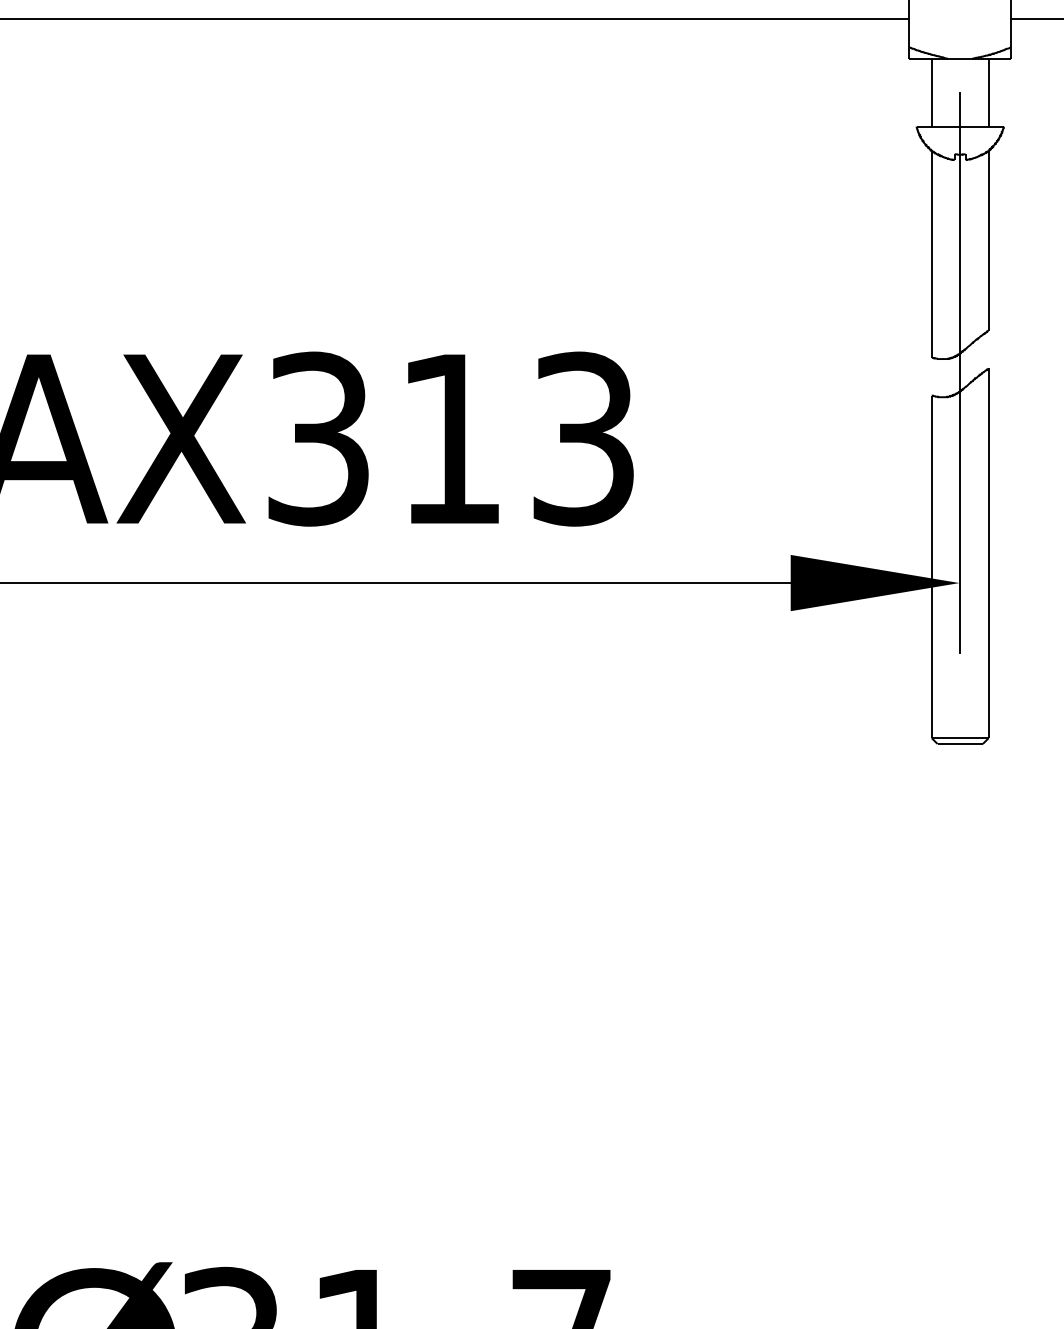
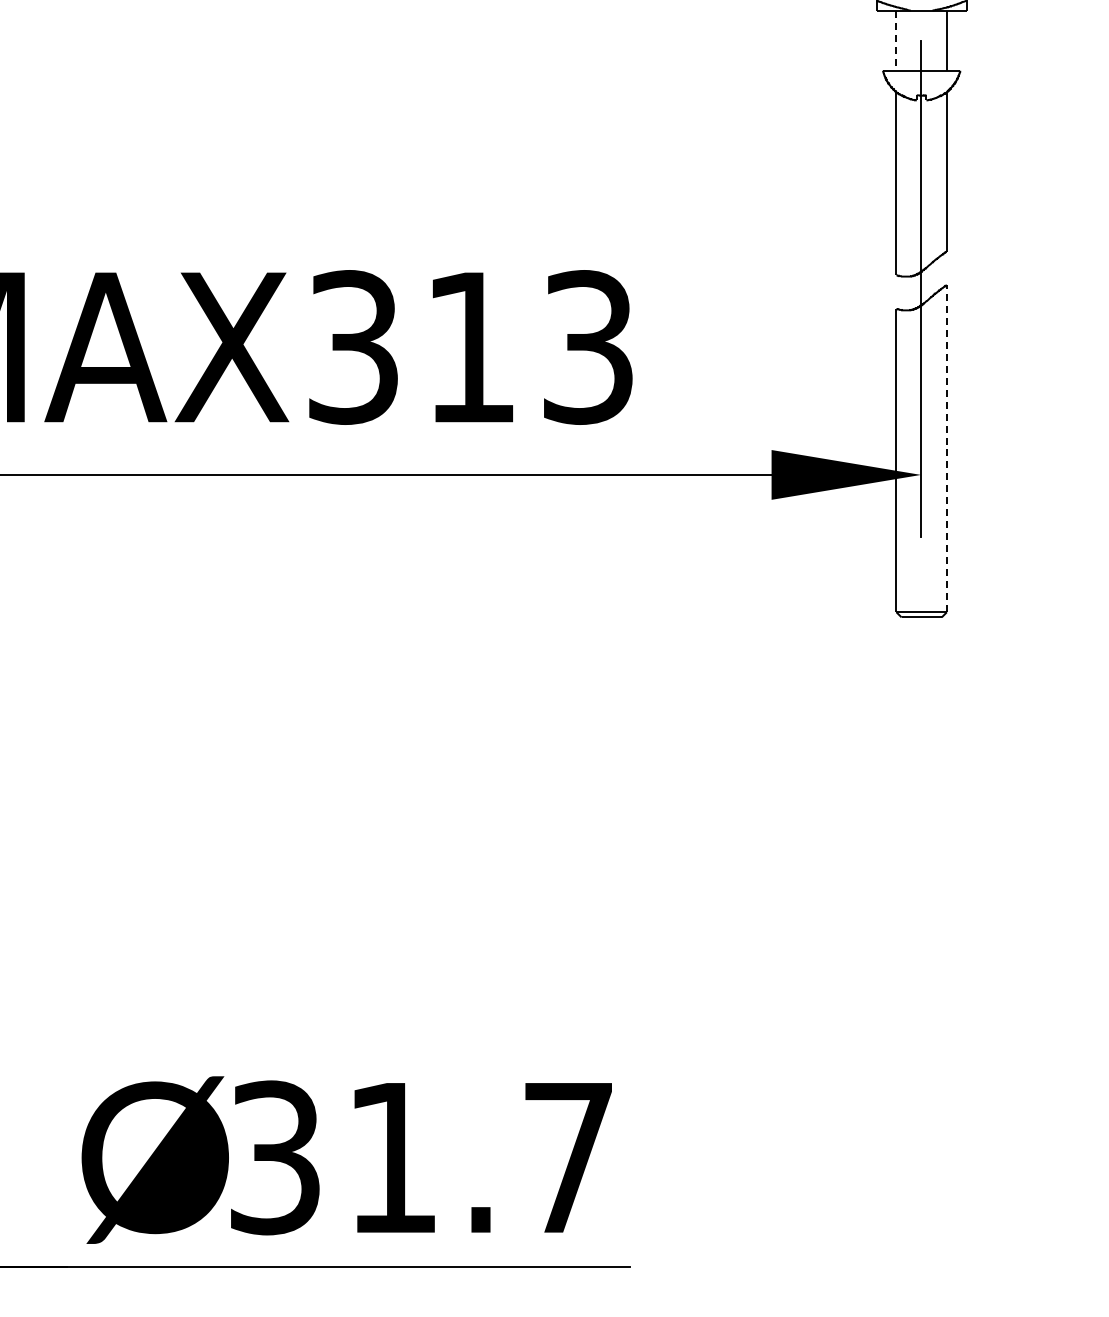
line: (931, 93) -> (896, 41), solid -> dashed
line: (988, 553) -> (946, 448), solid -> dashed

